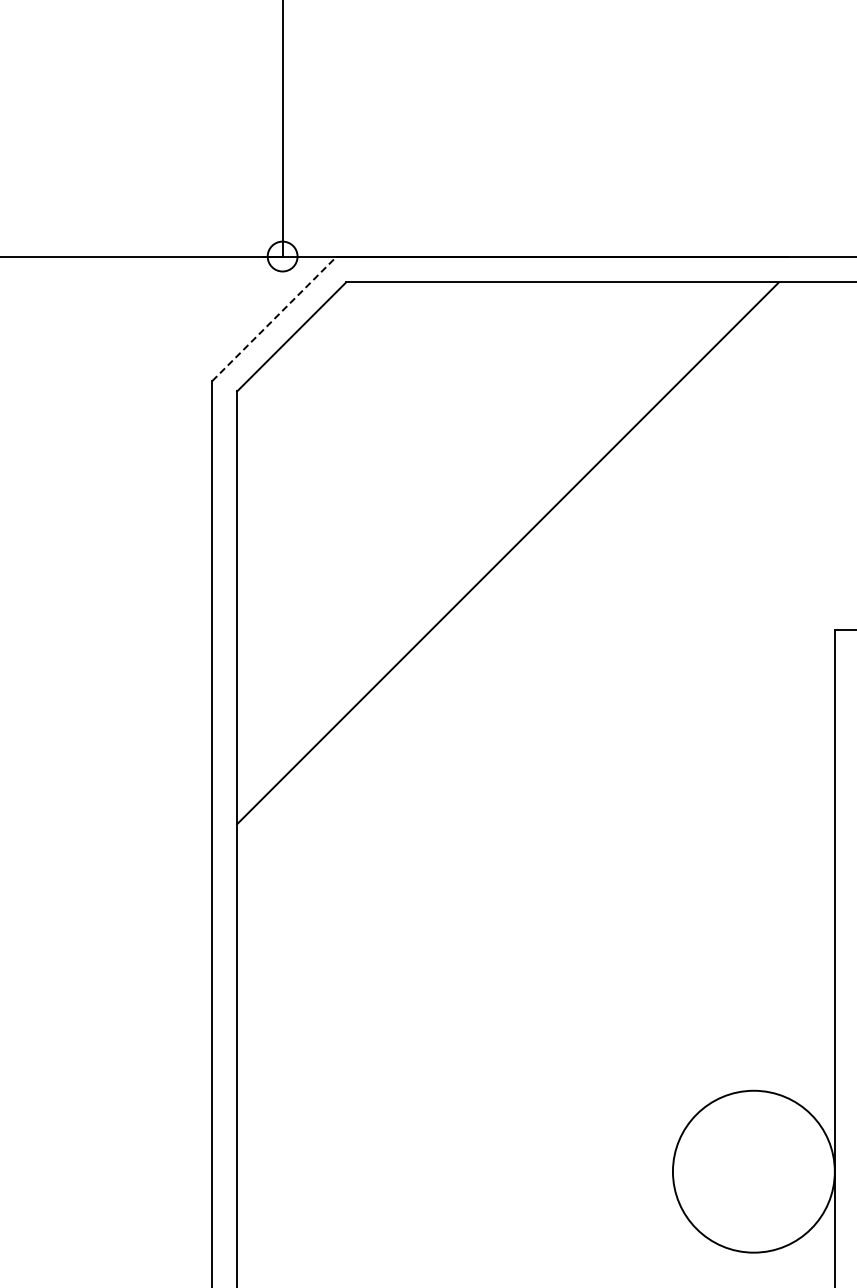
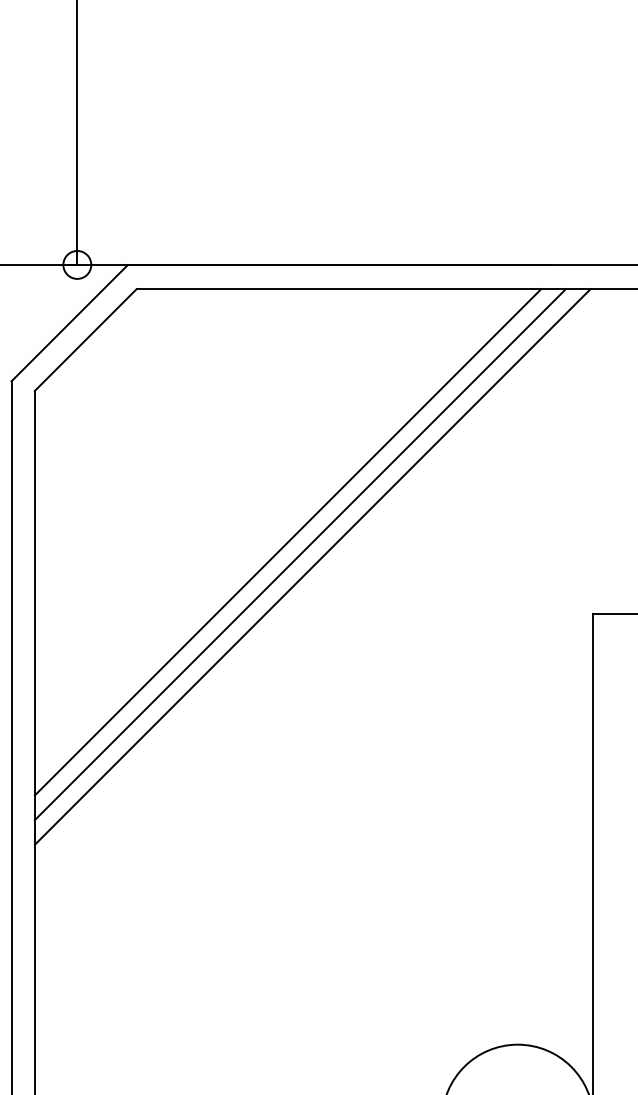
line: (274, 318) -> (69, 322), dashed -> solid
line: (521, 566) -> (300, 554), added
line: (534, 579) -> (312, 566), added

